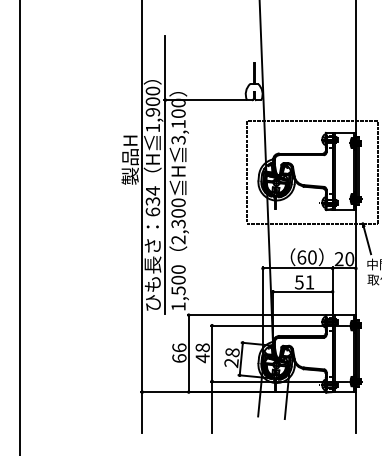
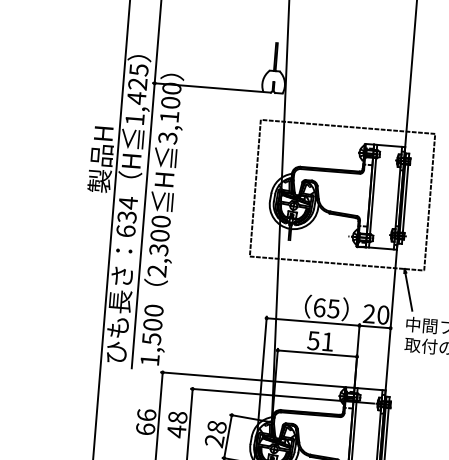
text: (152, 101) -> (137, 83), 1,900 -> 1,425
text: (312, 257) -> (333, 308), 60 -> 65

